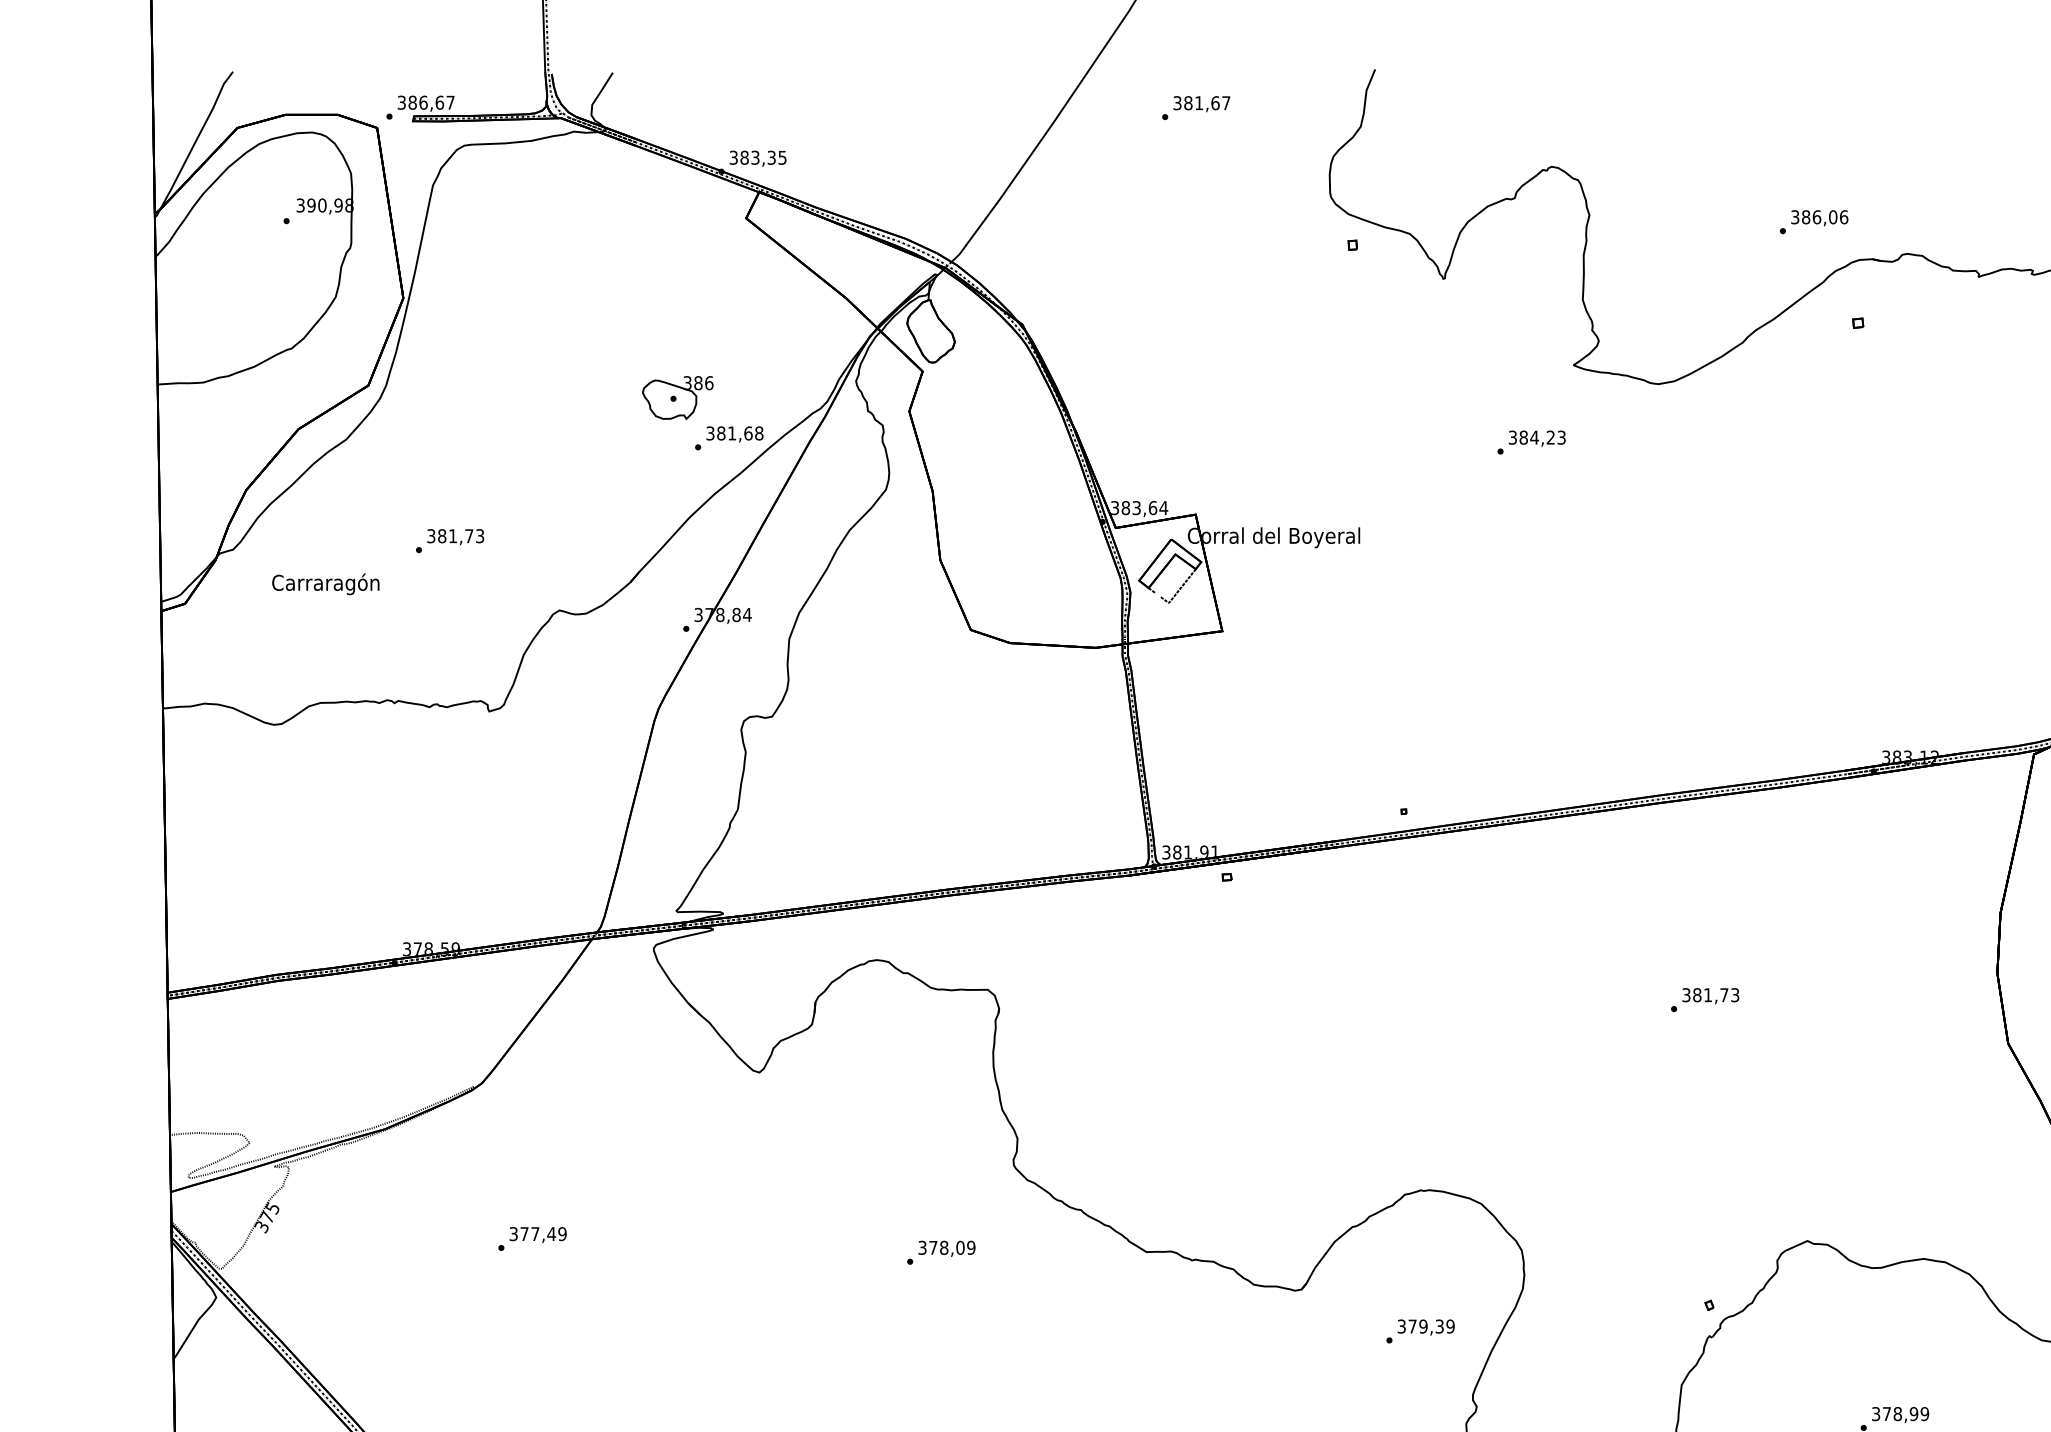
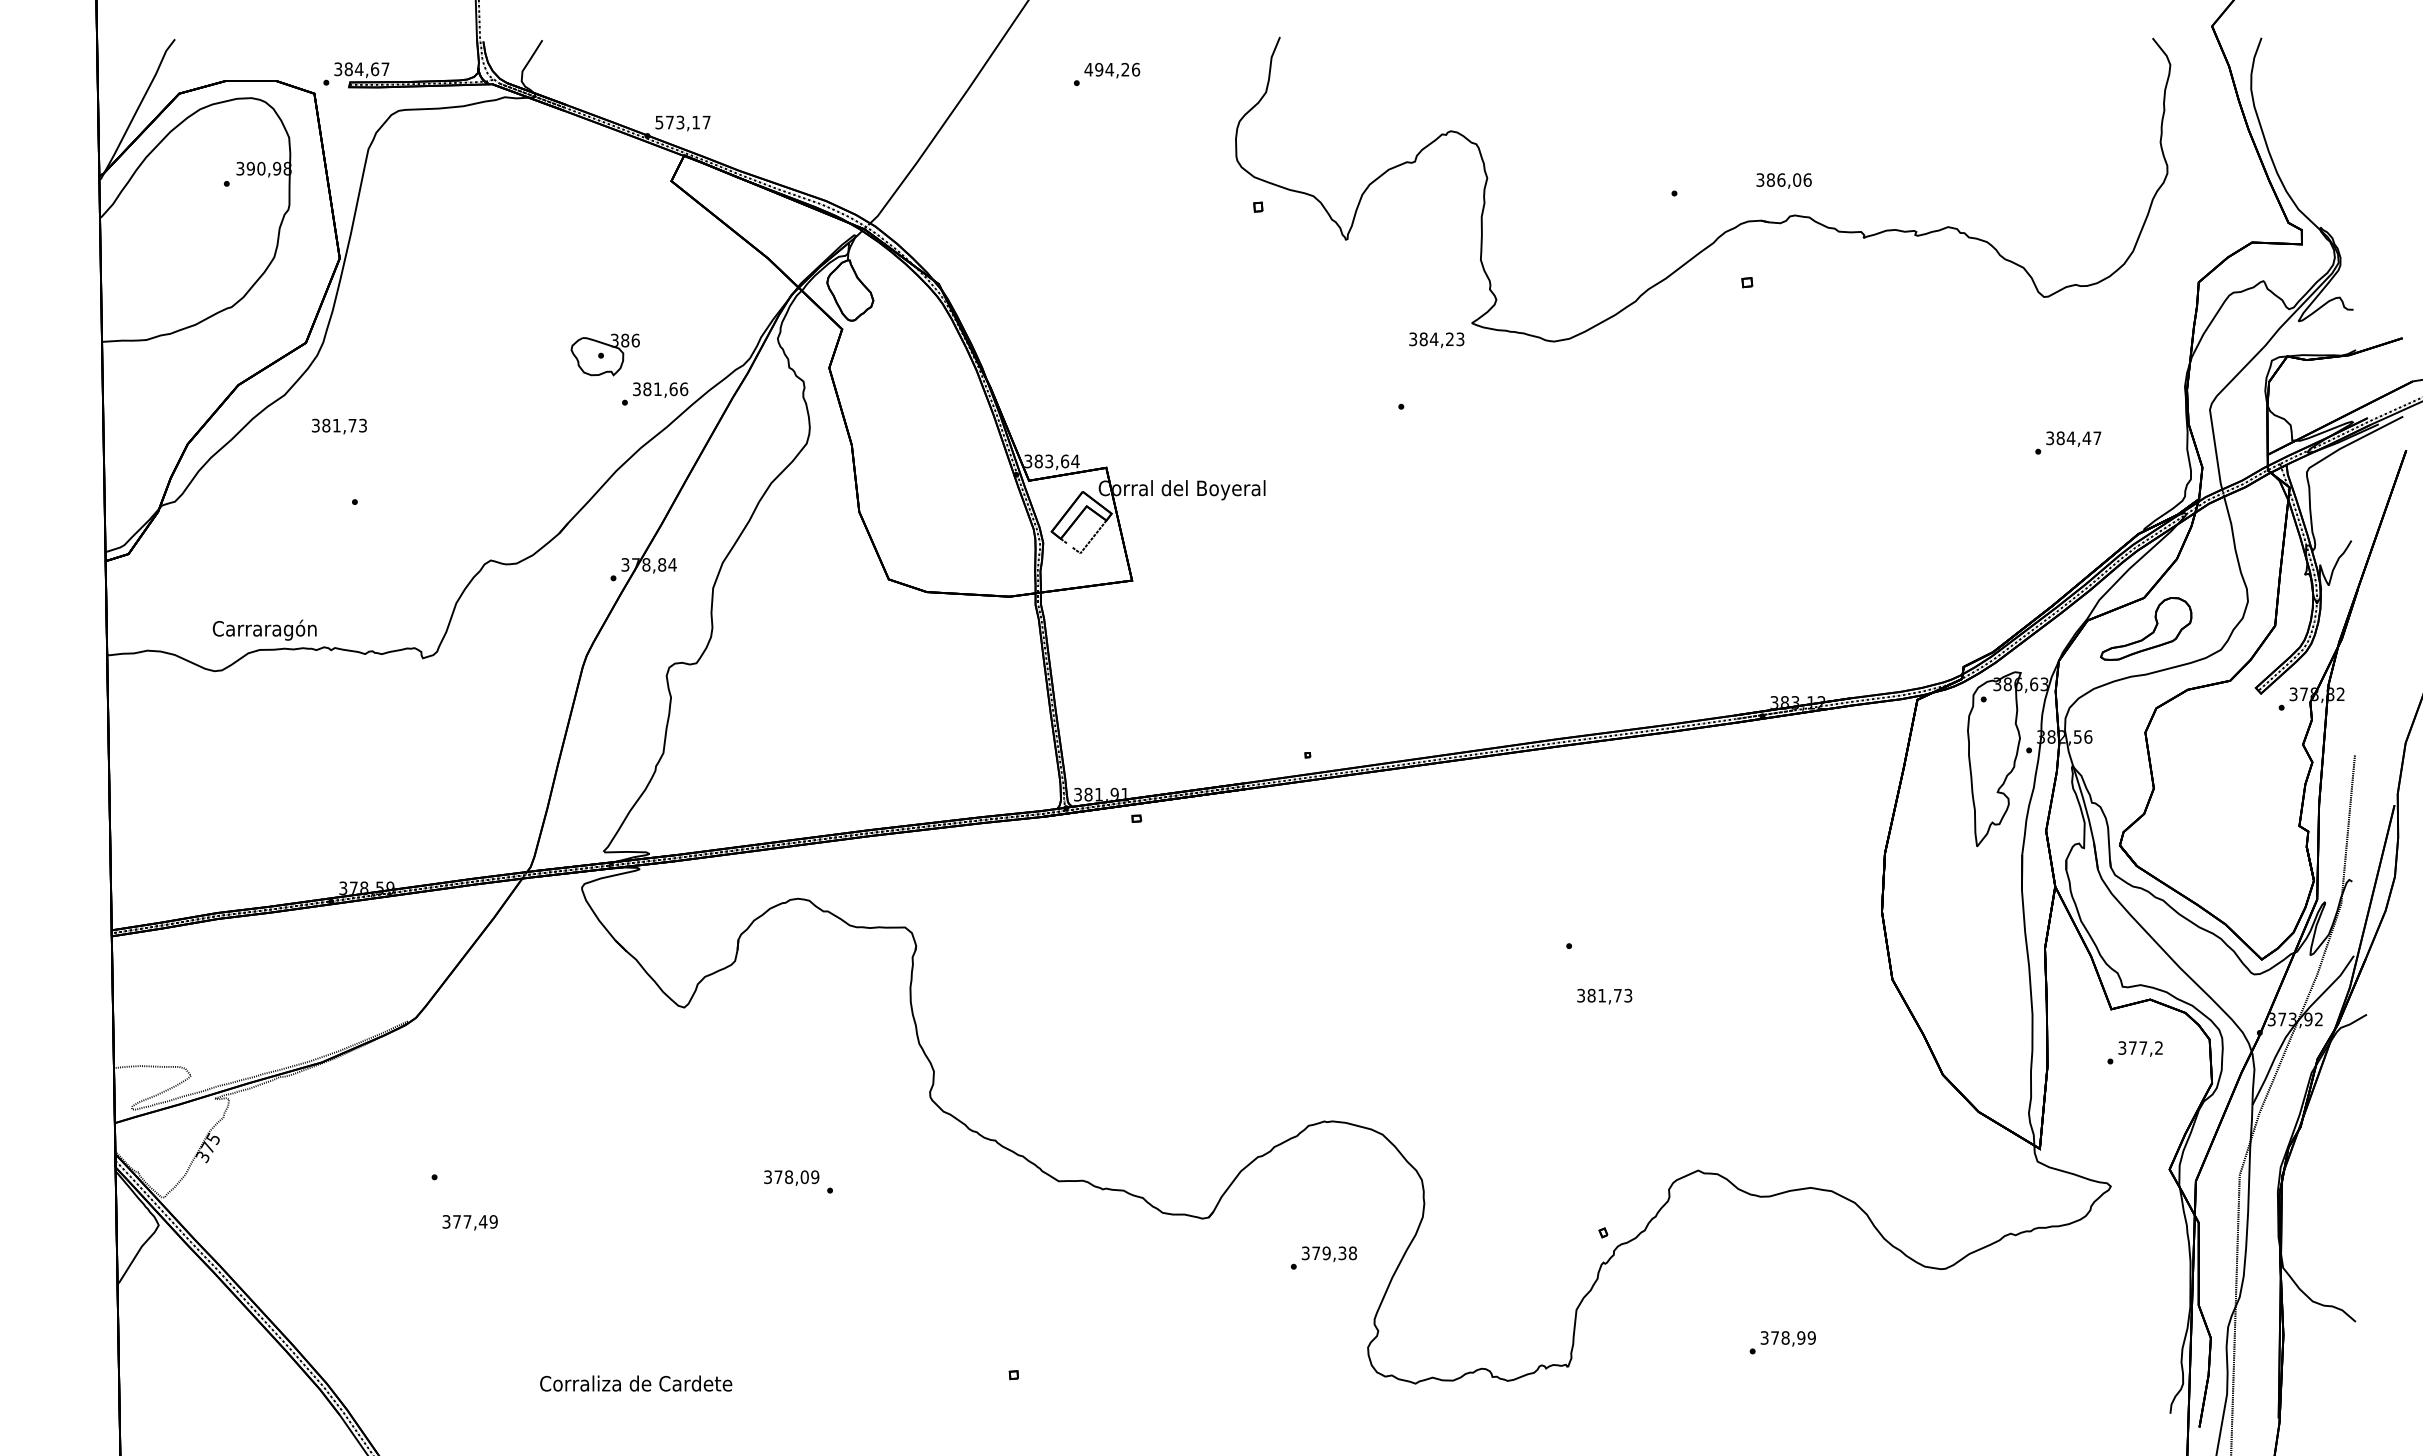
text: (422, 102) -> (358, 69), 386,67 -> 384,67
text: (1202, 102) -> (1112, 69), 381,67 -> 494,26
text: (757, 157) -> (682, 122), 383,35 -> 573,17
text: (1819, 217) -> (1783, 180), moved
text: (759, 432) -> (684, 388), 381,68 -> 381,66
text: (1536, 438) -> (1436, 340), moved
text: (455, 537) -> (339, 426), moved
text: (325, 583) -> (264, 629), moved
text: (1710, 995) -> (1604, 996), moved
text: (537, 1234) -> (469, 1222), moved
text: (946, 1248) -> (791, 1177), moved
text: (1450, 1326) -> (1352, 1253), 379,39 -> 379,38

